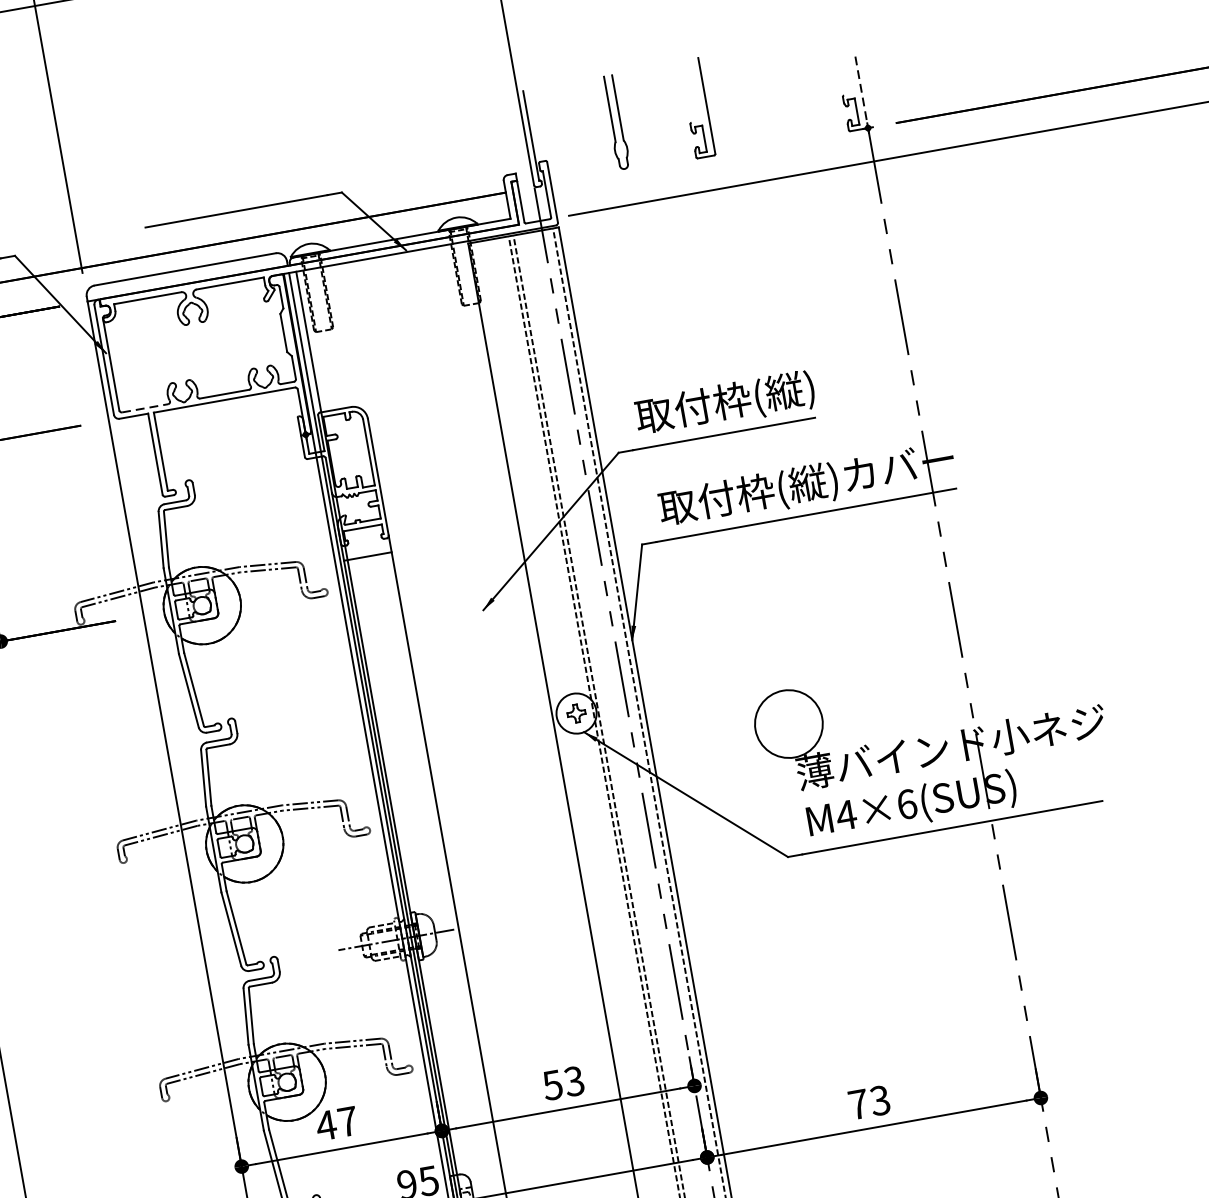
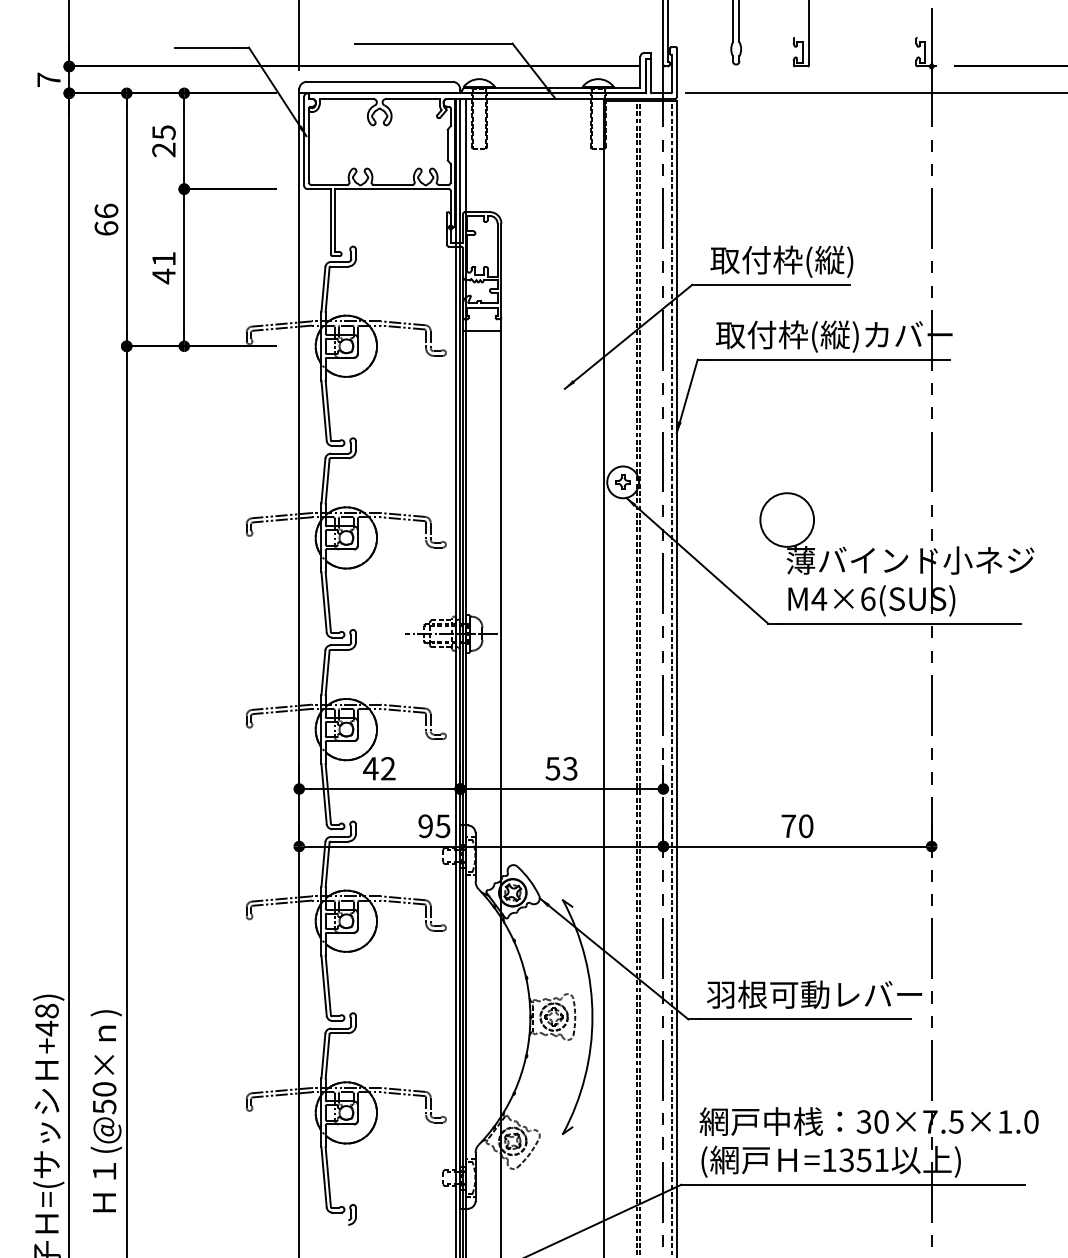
line: (861, 92) -> (931, 37), dashed -> solid
line: (145, 408) -> (329, 184), dashed -> solid
text: (879, 1101) -> (805, 826), 73 -> 70
text: (348, 1121) -> (388, 768), 47 -> 42

